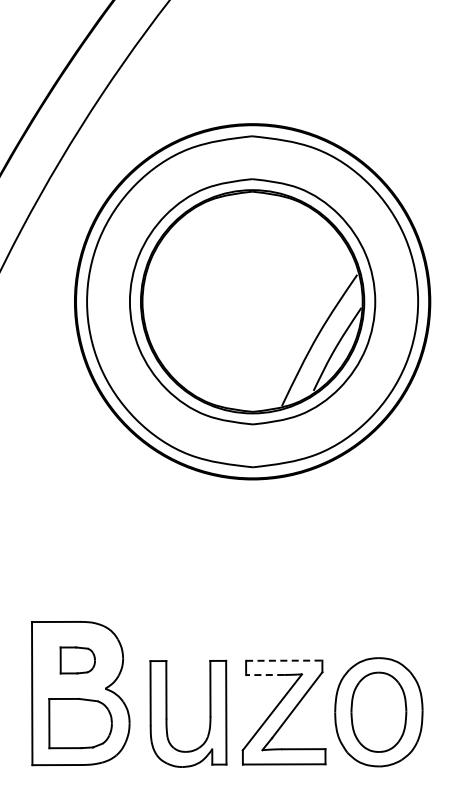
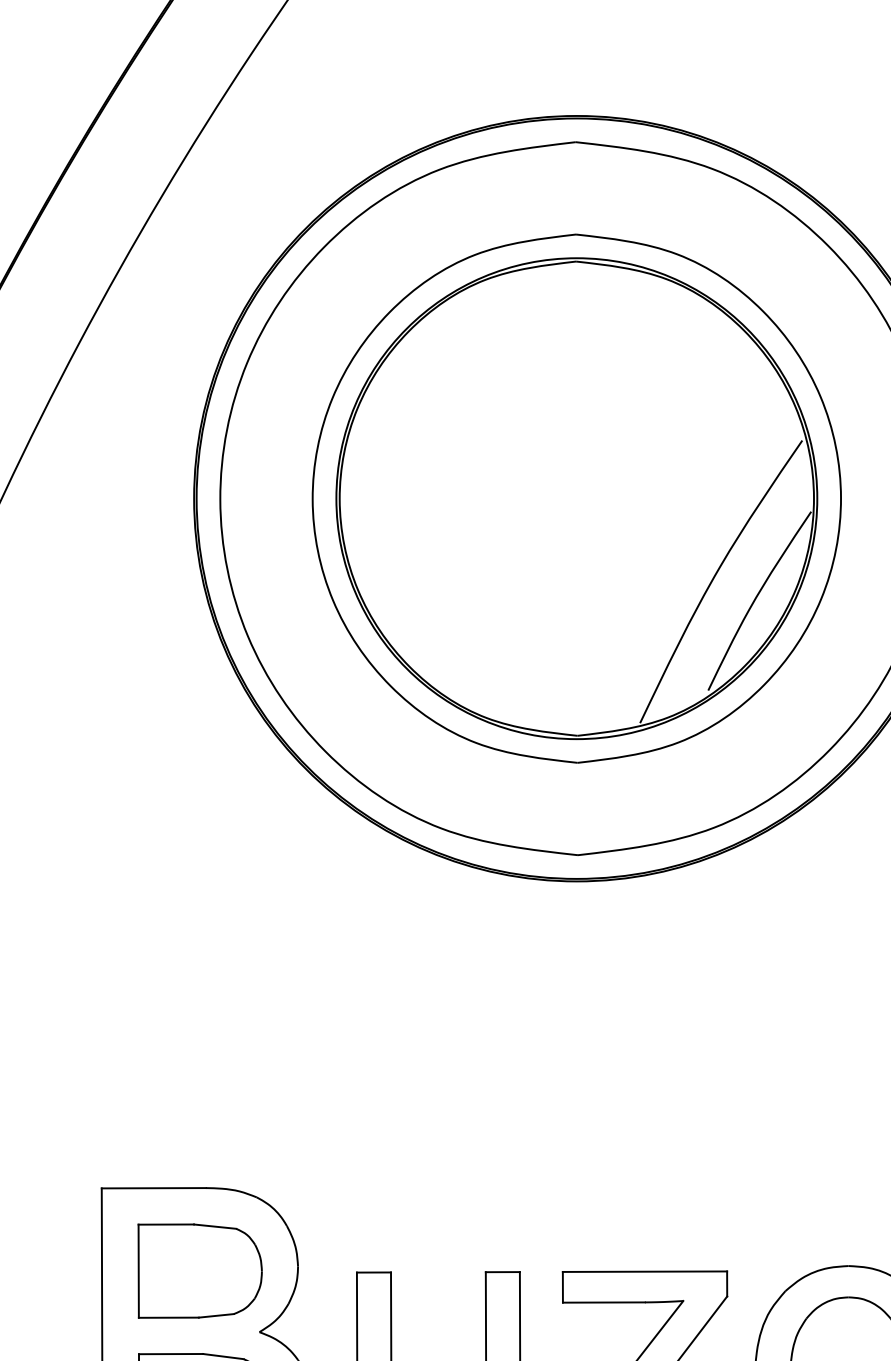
part: (77, 660) -> (199, 1271), size x1.67
line: (284, 660) -> (645, 1271), dashed -> solid
line: (264, 675) -> (602, 1303), dashed -> solid

